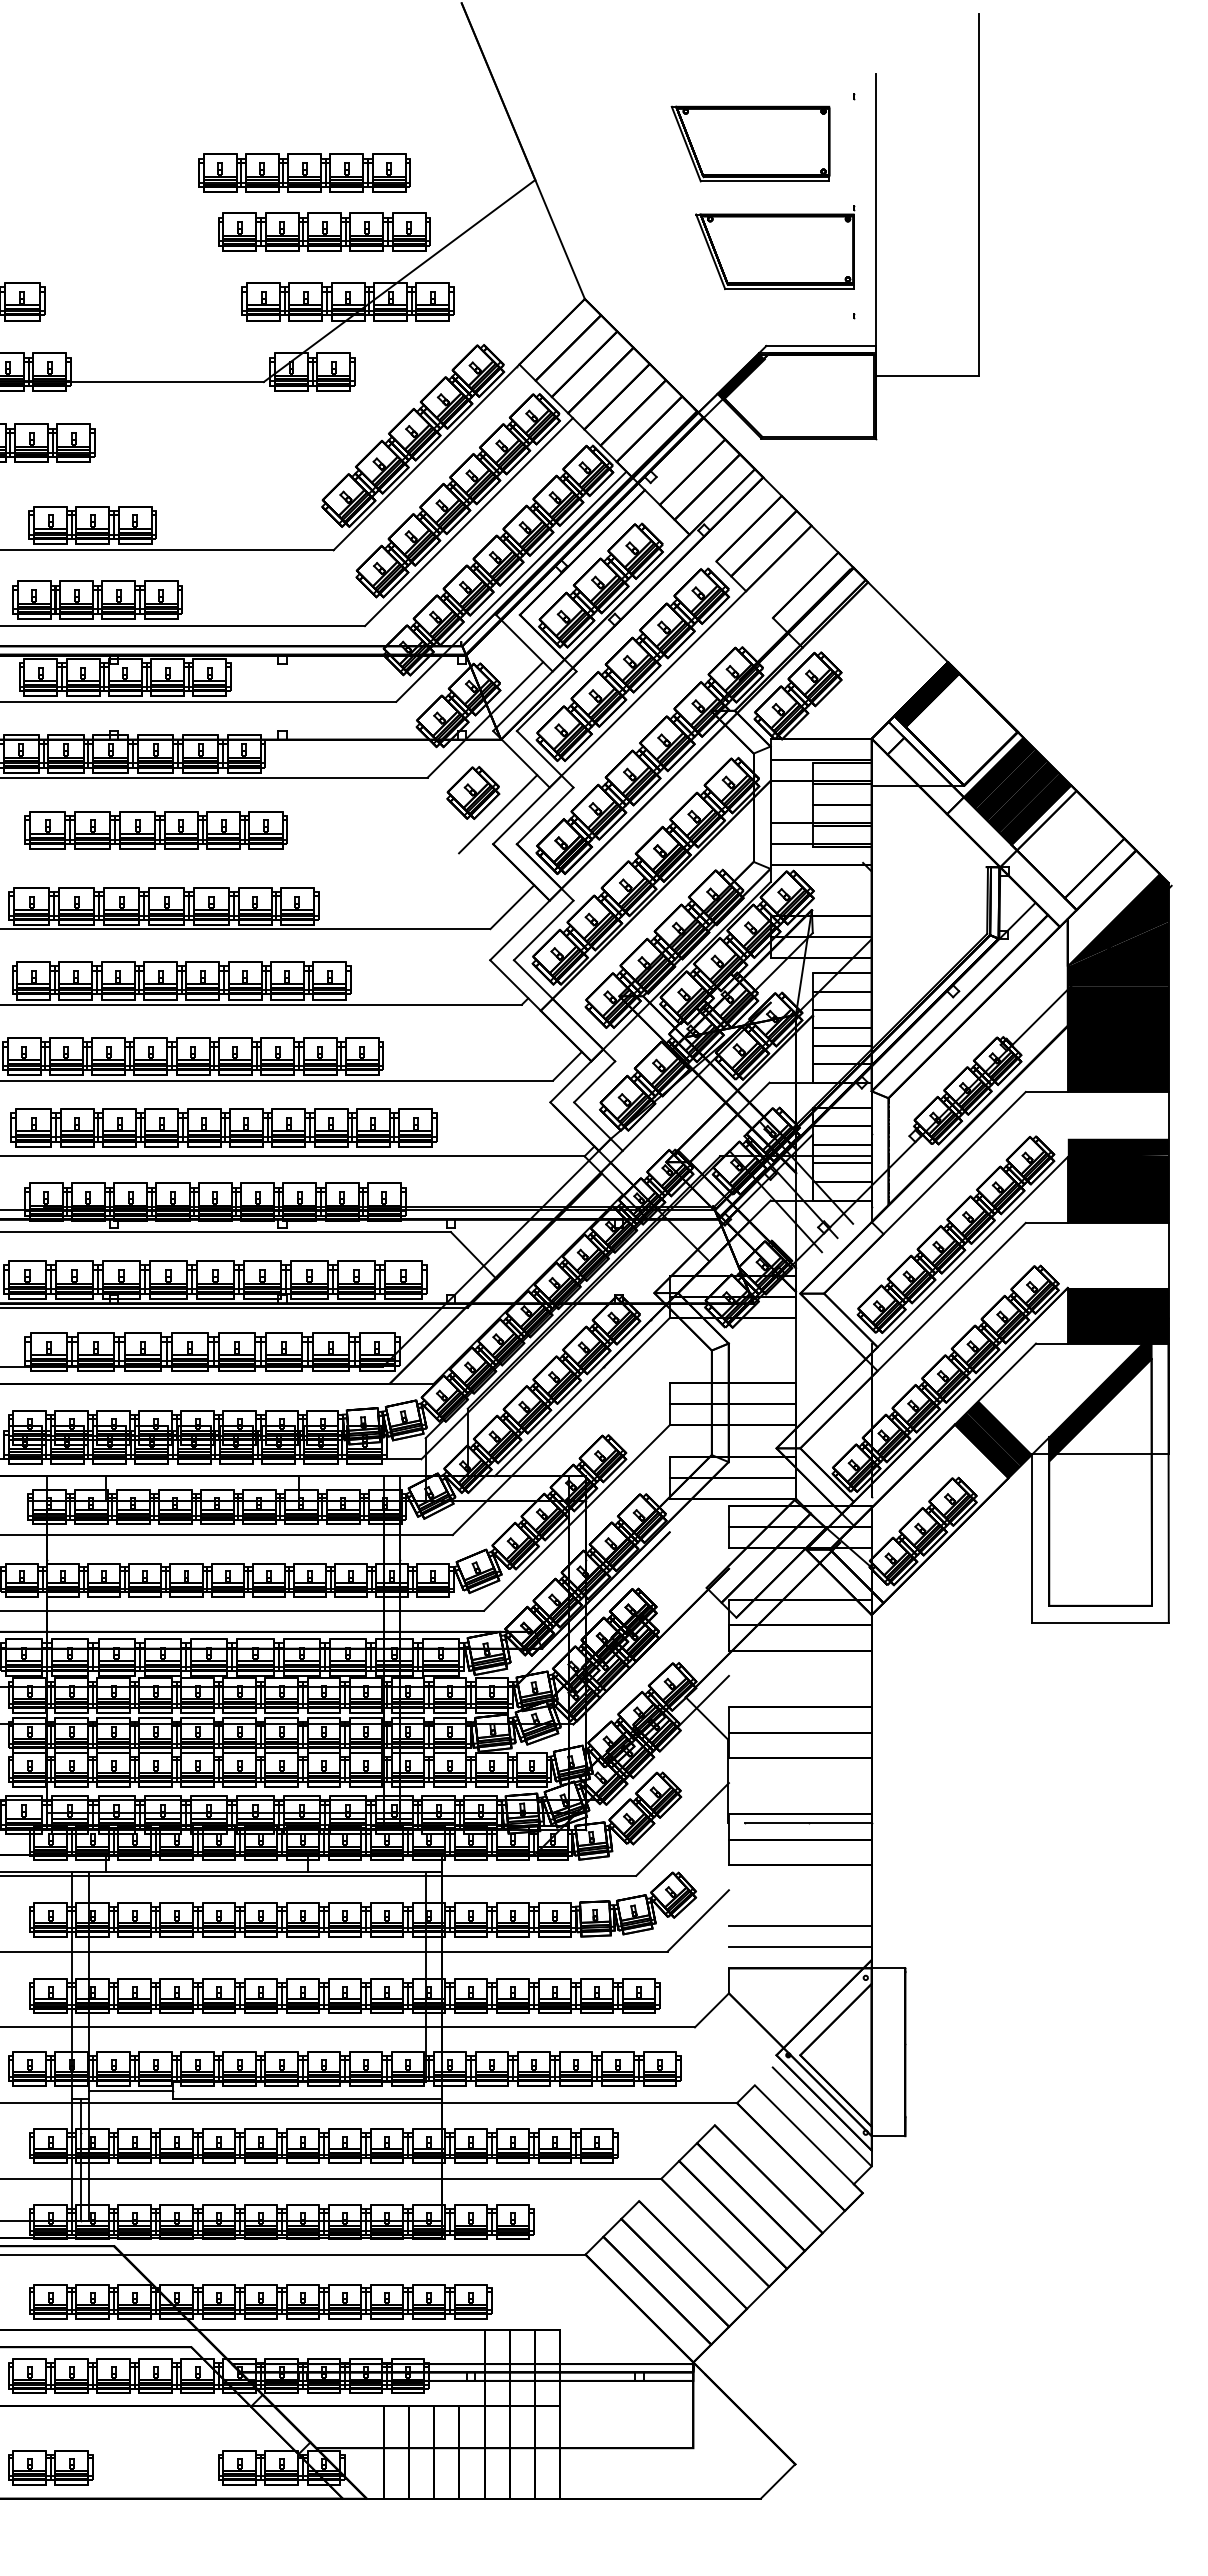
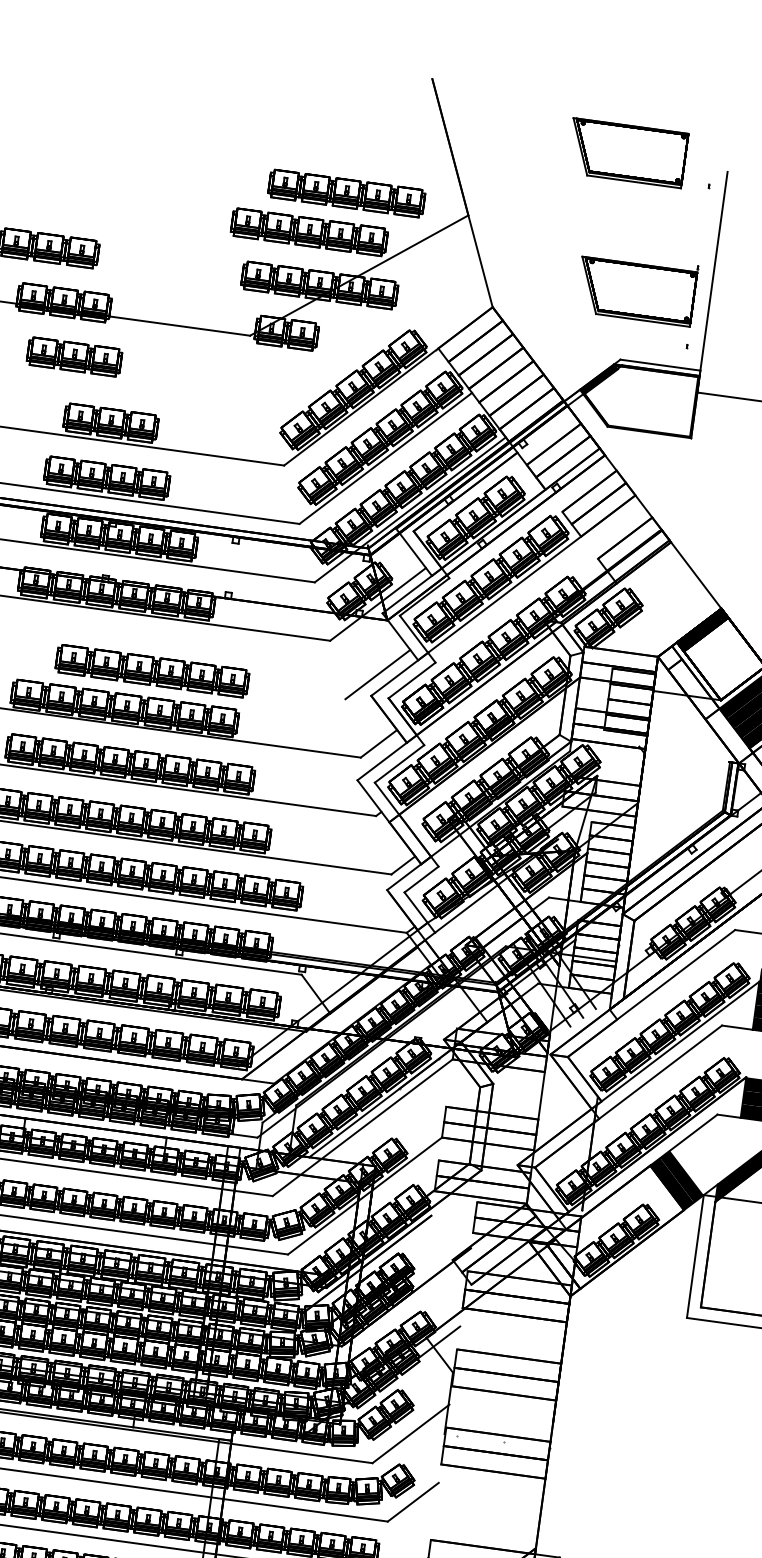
part: (750, 143) -> (627, 152), moved
part: (304, 172) -> (346, 193), moved
part: (473, 792) -> (362, 656), removed
part: (155, 830) -> (151, 671), moved
line: (808, 1823) -> (503, 1442), removed
line: (799, 1926) -> (486, 1516), removed
line: (799, 1947) -> (484, 1531), removed

